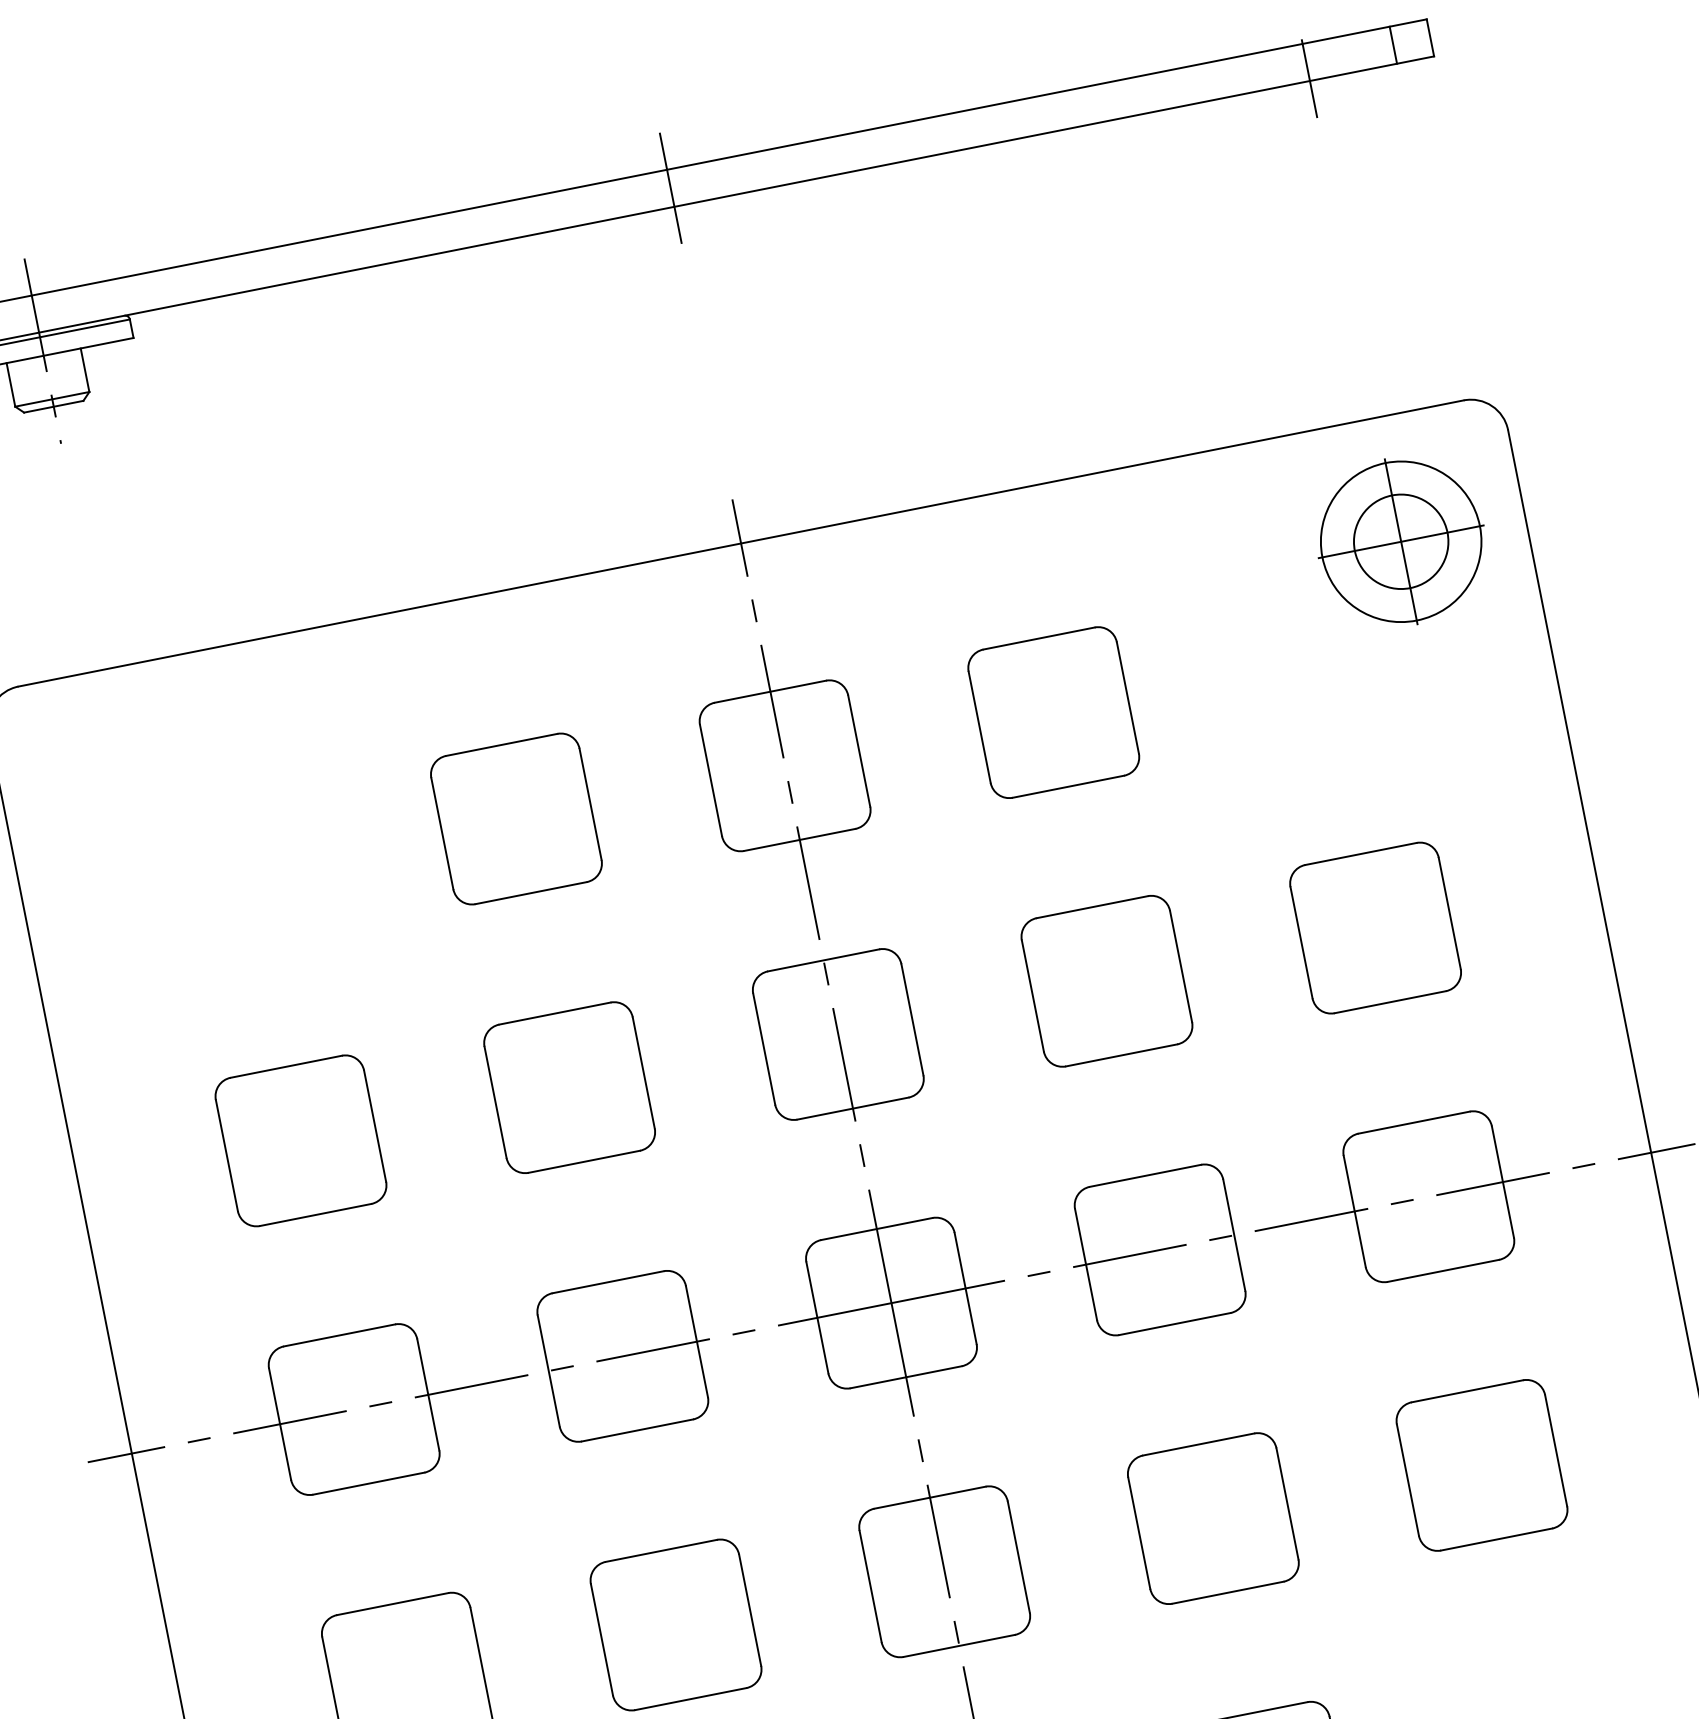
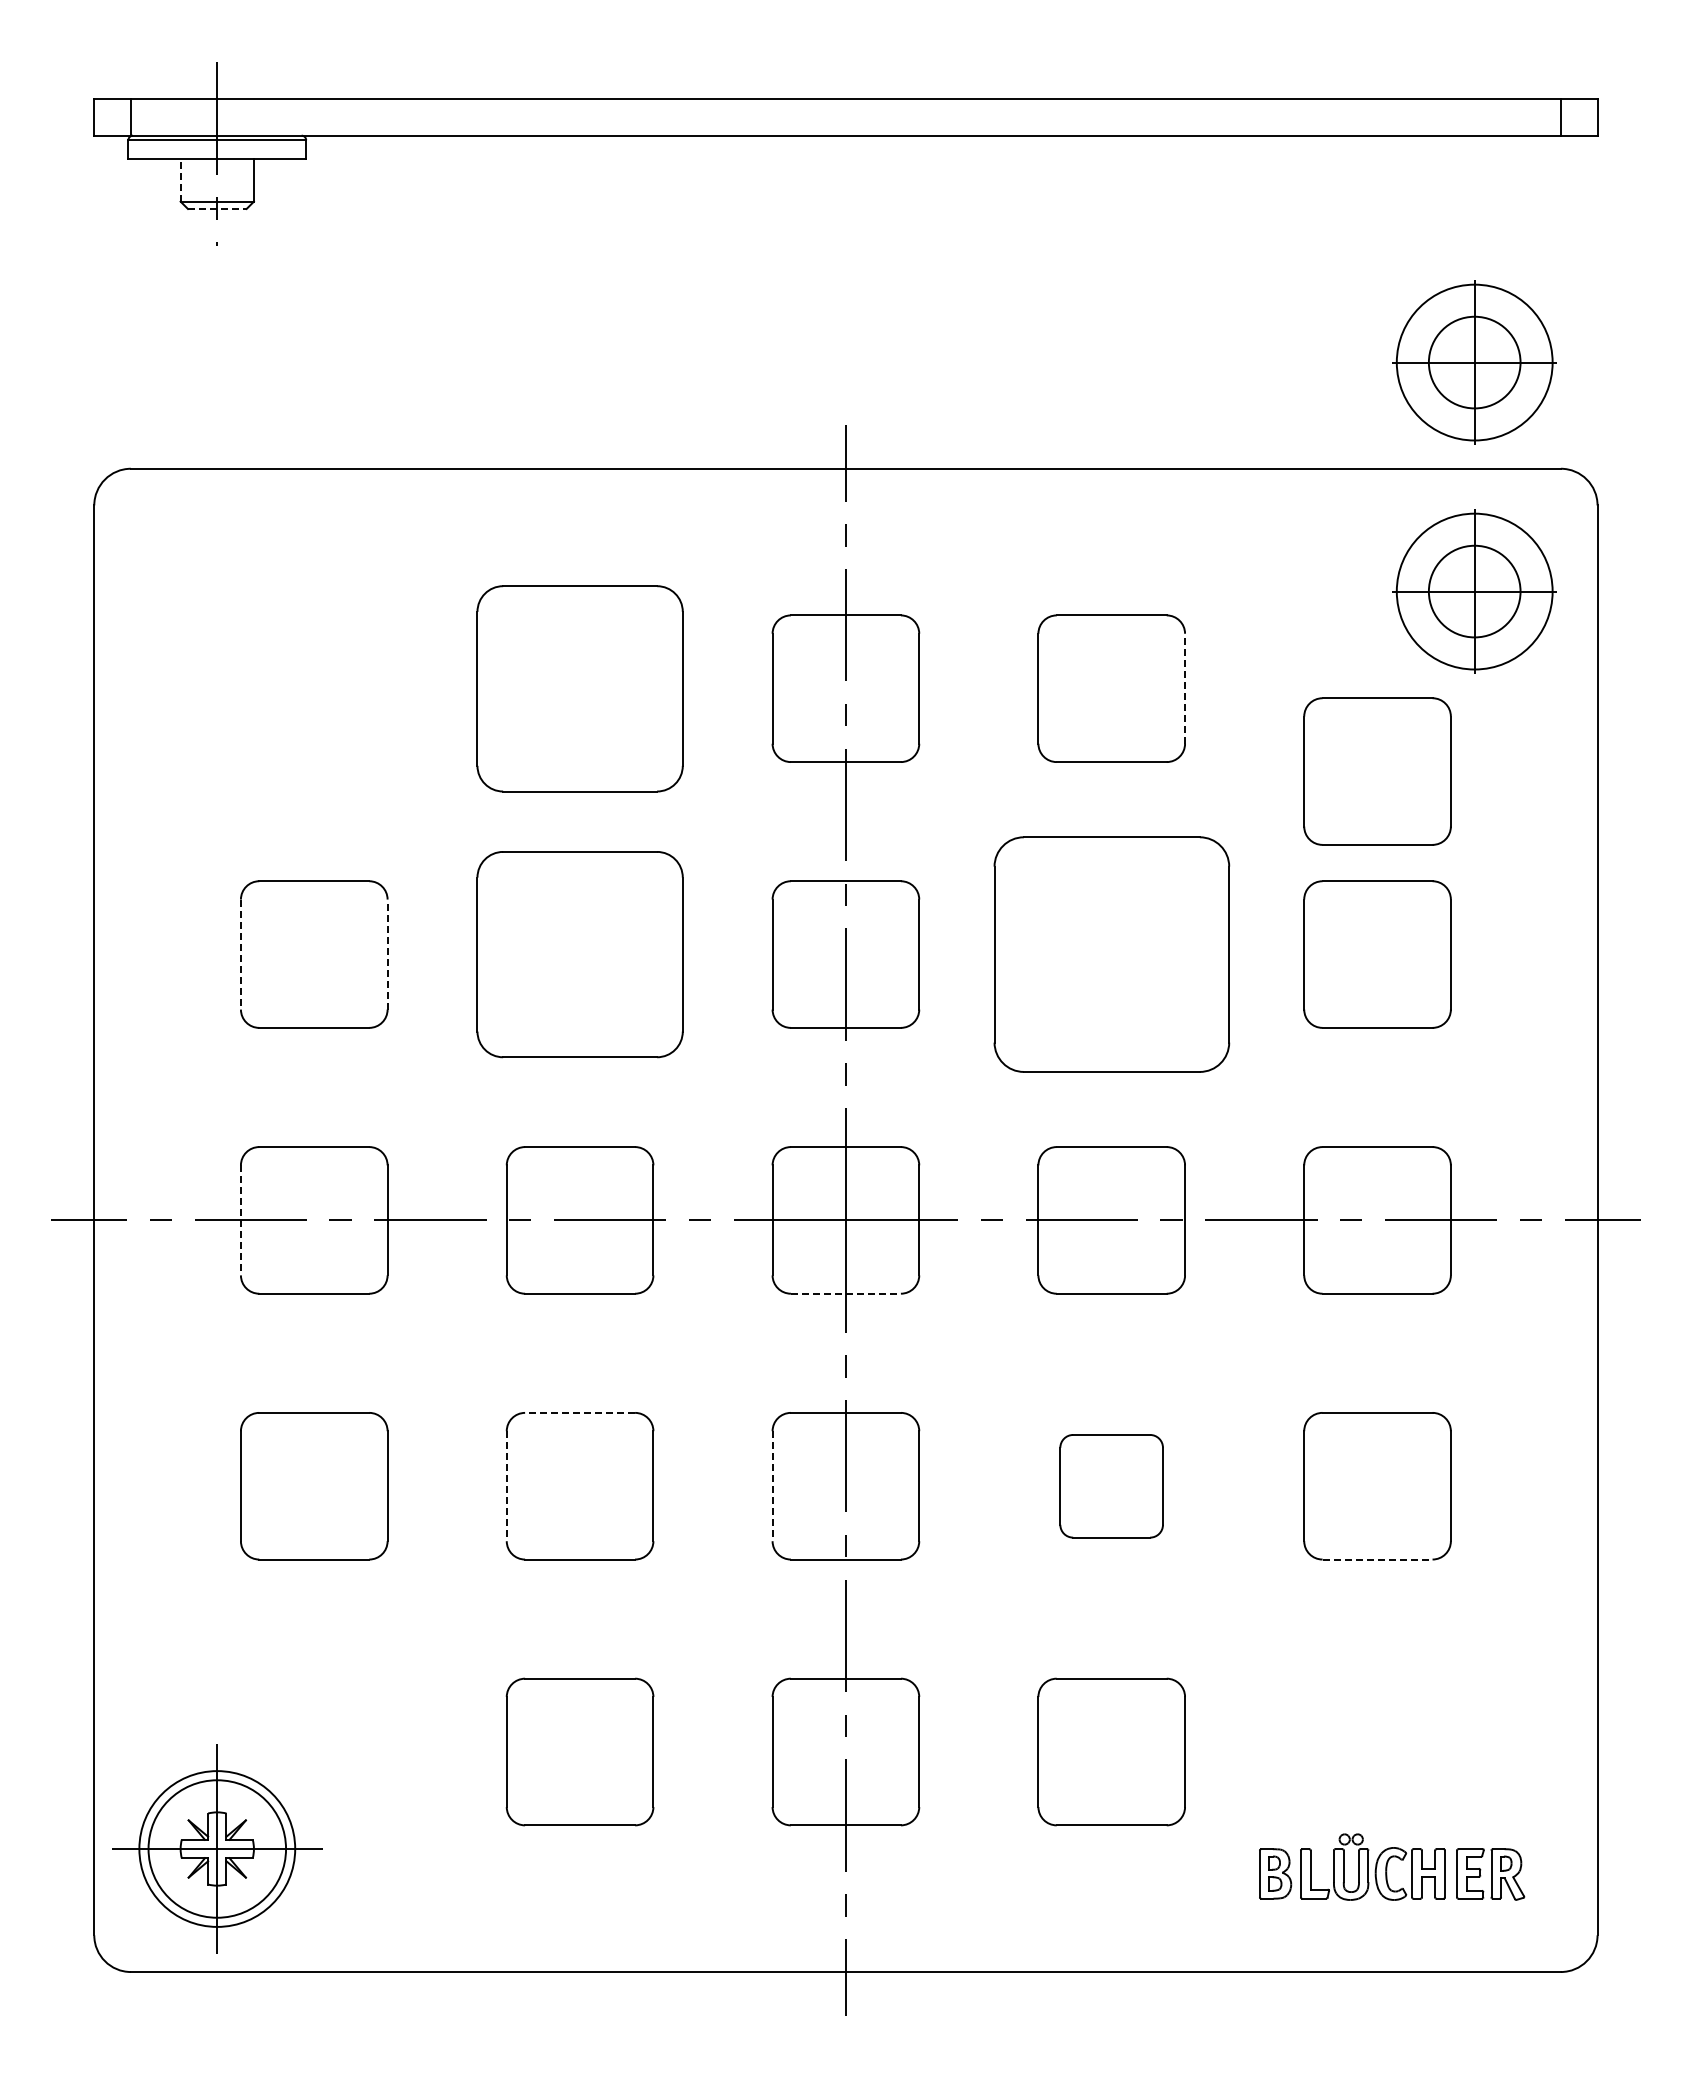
line: (1309, 78) -> (1474, 133), removed
line: (670, 188) -> (845, 117), removed
part: (1355, 310) -> (1474, 362), added
line: (10, 385) -> (180, 180), solid -> dashed
line: (53, 406) -> (217, 208), solid -> dashed
line: (1128, 697) -> (1185, 688), solid -> dashed
part: (1338, 743) -> (1377, 771), added
part: (515, 818) -> (579, 688), size x1.4
part: (1106, 981) -> (1111, 954), size x1.6
part: (569, 1087) -> (579, 954), size x1.4
line: (374, 1126) -> (387, 954), solid -> dashed
line: (226, 1155) -> (240, 954), solid -> dashed
line: (905, 1377) -> (845, 1293), solid -> dashed
line: (279, 1424) -> (240, 1220), solid -> dashed
part: (1213, 1518) -> (1111, 1486), size x0.7
line: (1496, 1539) -> (1377, 1559), solid -> dashed
line: (661, 1550) -> (580, 1412), solid -> dashed
line: (870, 1586) -> (772, 1486), solid -> dashed
line: (601, 1640) -> (506, 1486), solid -> dashed

